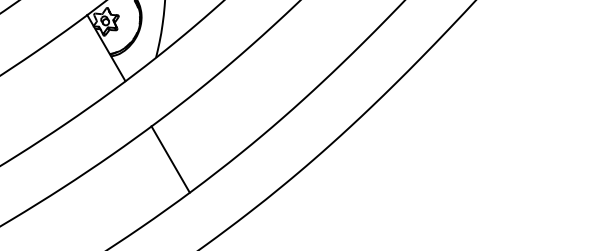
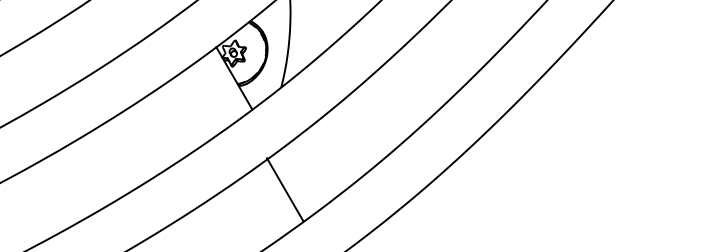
line: (170, 159) -> (284, 189), moved

